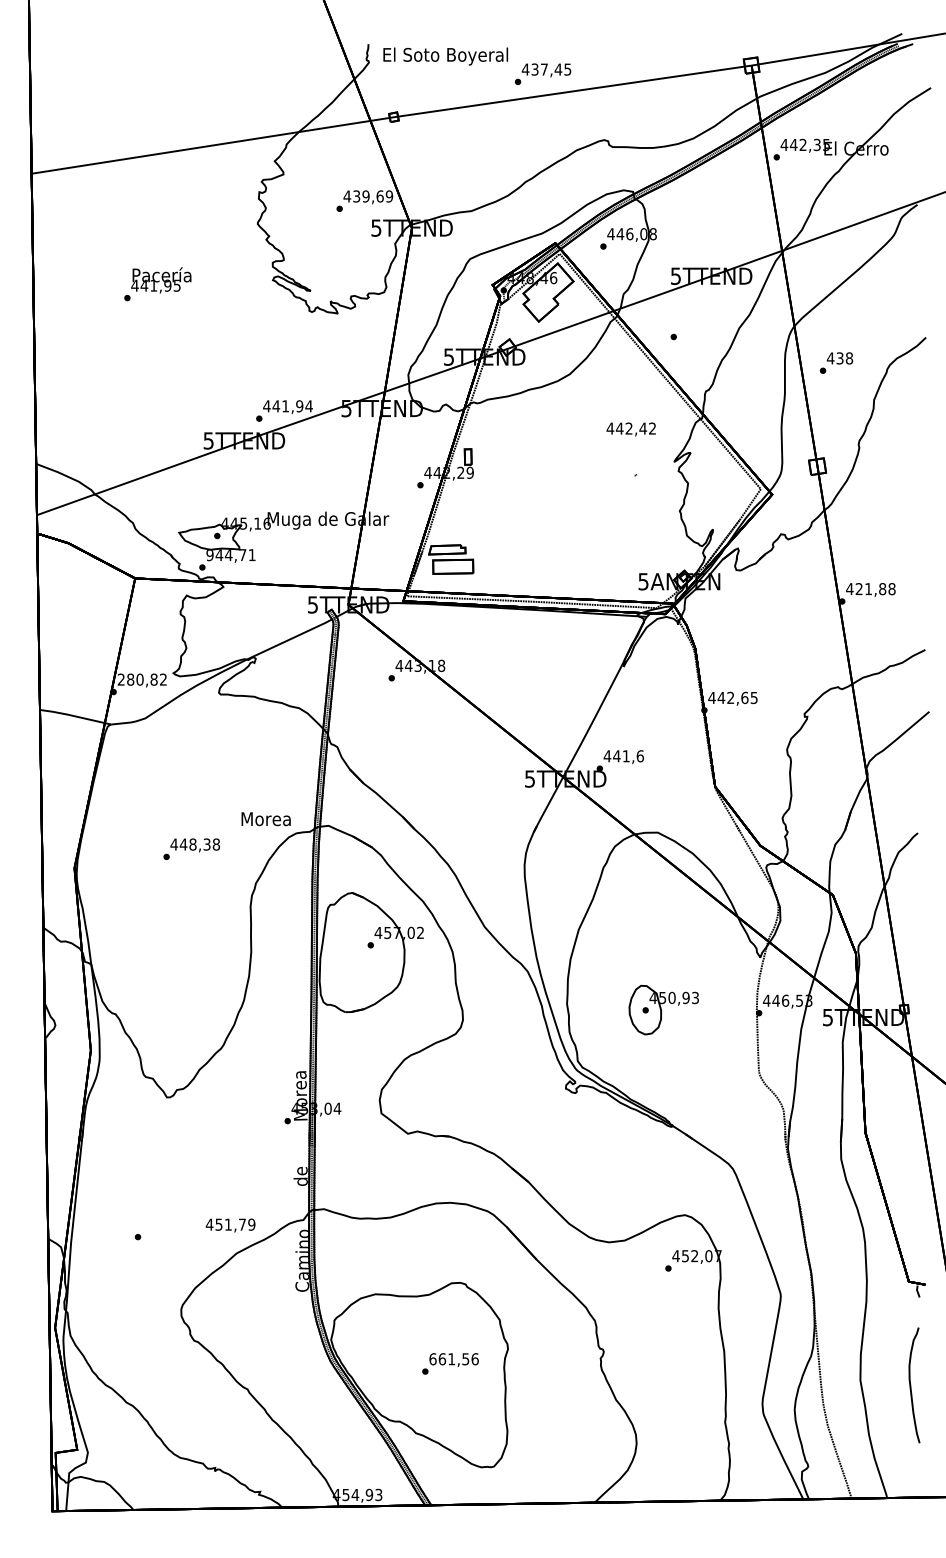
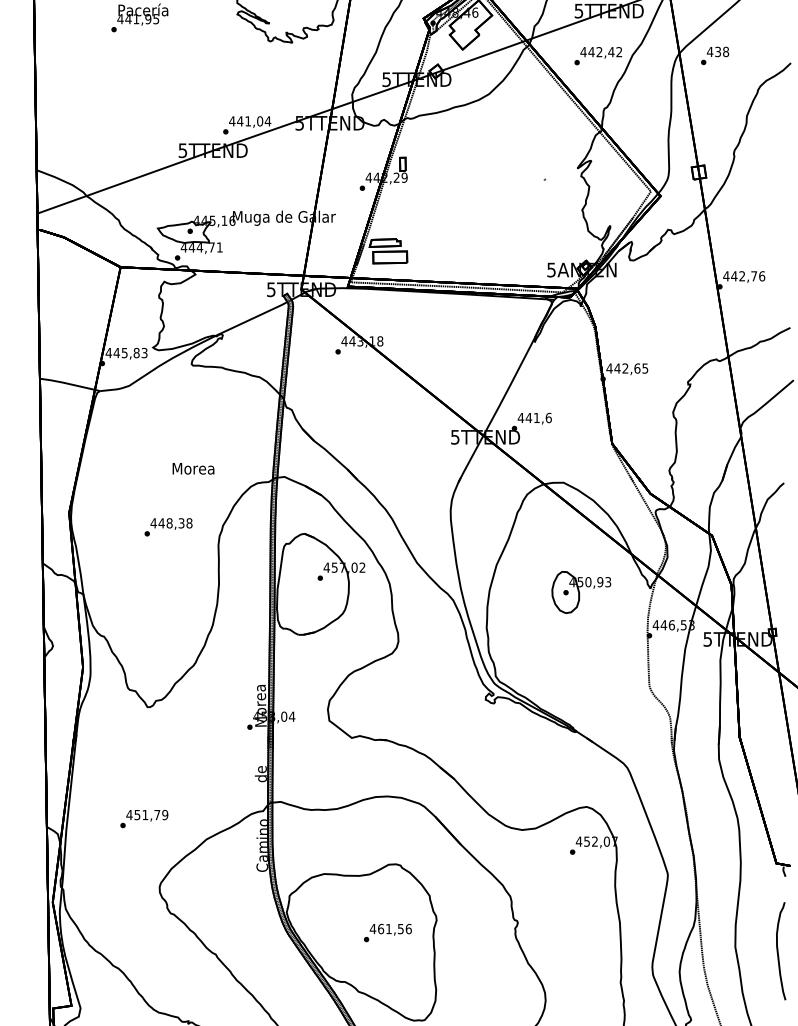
text: (836, 362) -> (715, 55), moved
text: (299, 406) -> (259, 121), 441,94 -> 441,04
text: (630, 429) -> (600, 52), moved
text: (209, 555) -> (183, 247), 944,71 -> 444,71
text: (875, 589) -> (748, 276), 421,88 -> 442,76
text: (141, 679) -> (125, 352), 280,82 -> 445,83
text: (265, 819) -> (192, 469), moved
text: (191, 849) -> (168, 527), moved
part: (663, 1009) -> (581, 591), moved
text: (230, 1225) -> (147, 815), moved
text: (432, 1359) -> (372, 929), 661,56 -> 461,56

